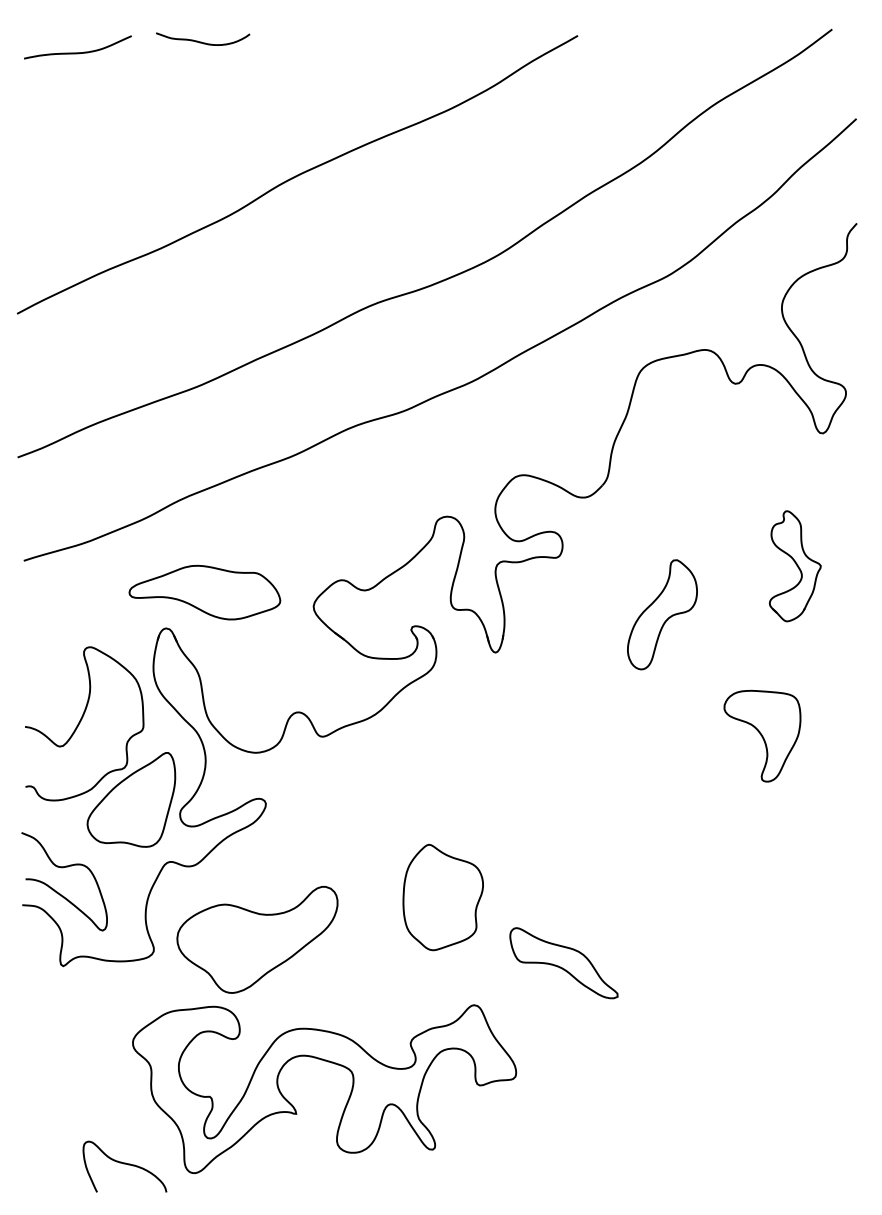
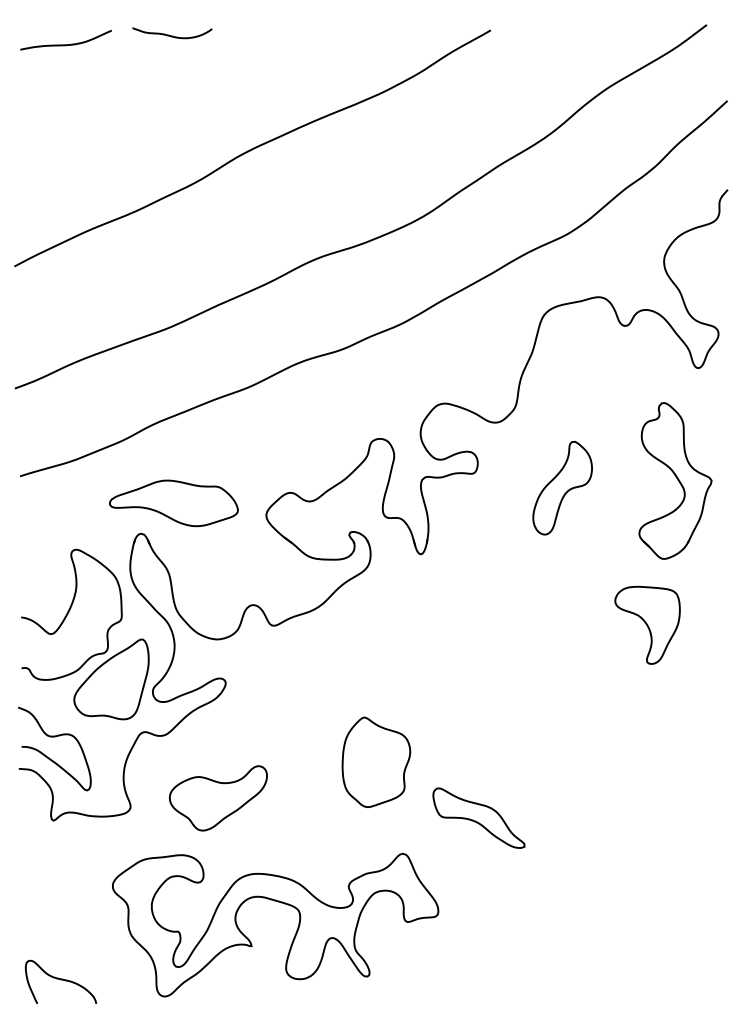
part: (795, 565) -> (675, 480), size x1.67
part: (662, 615) -> (562, 488), moved
part: (256, 940) -> (217, 798), size x0.71
curve: (124, 1164) -> (60, 980), moved

